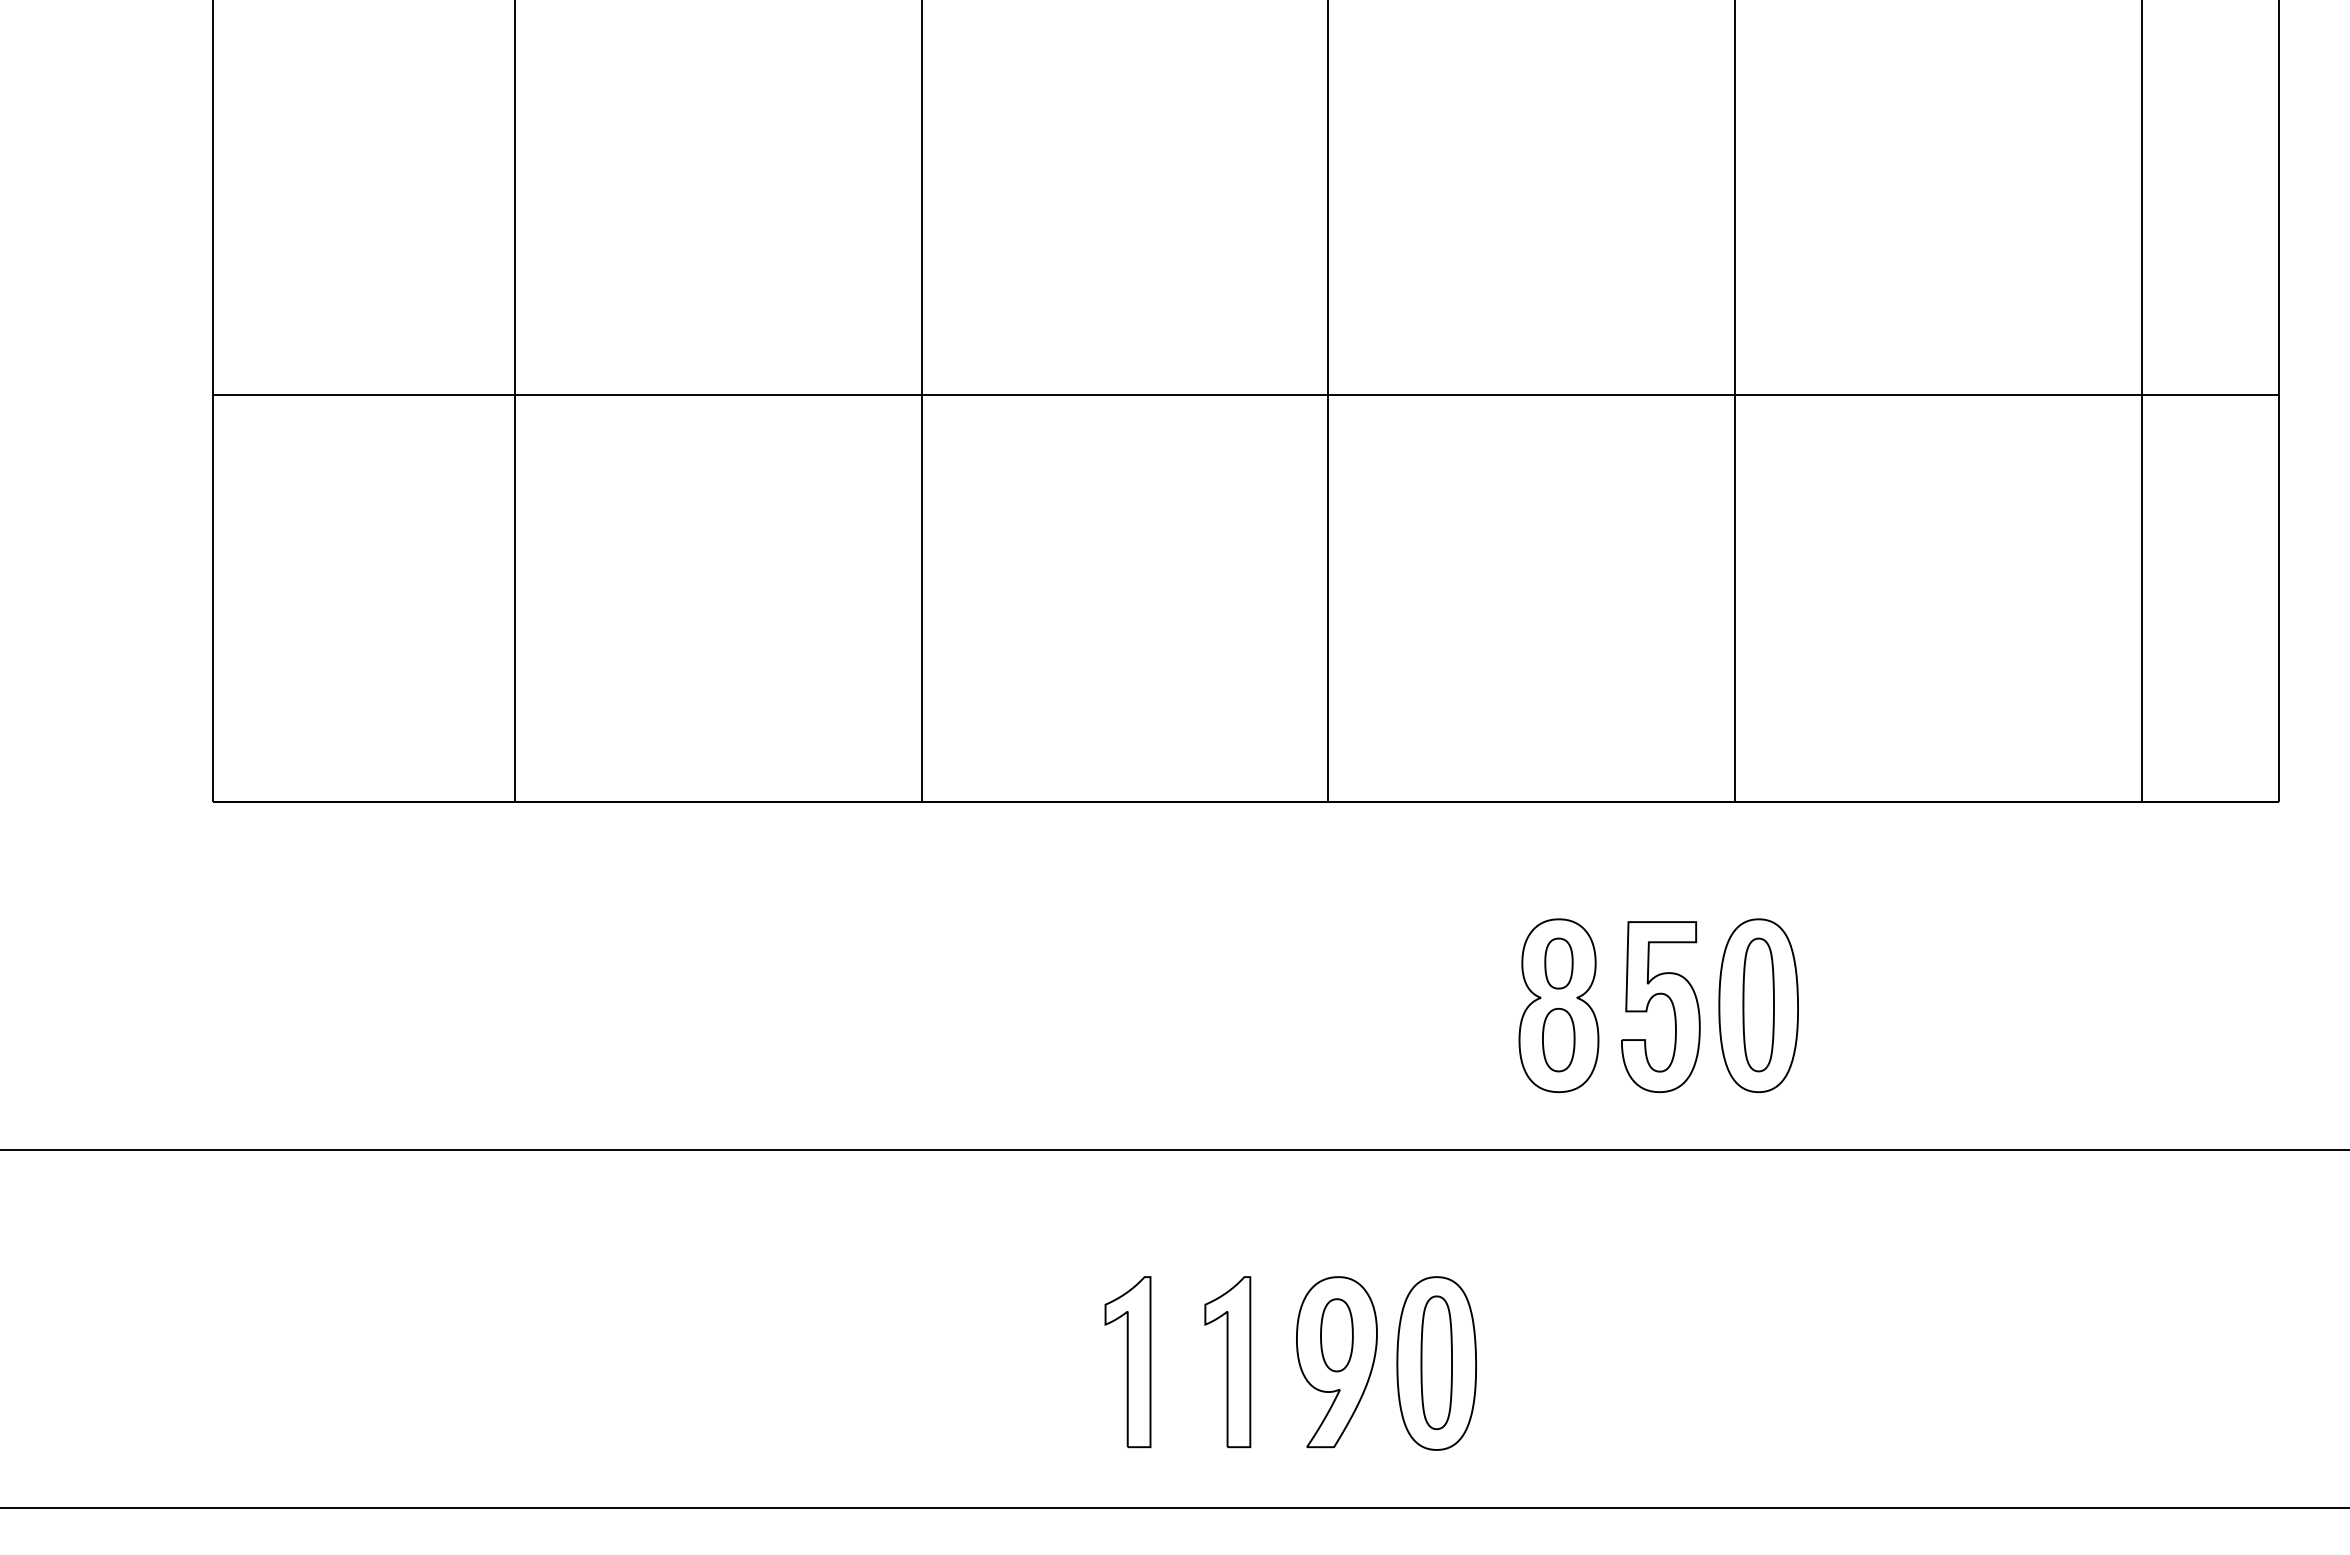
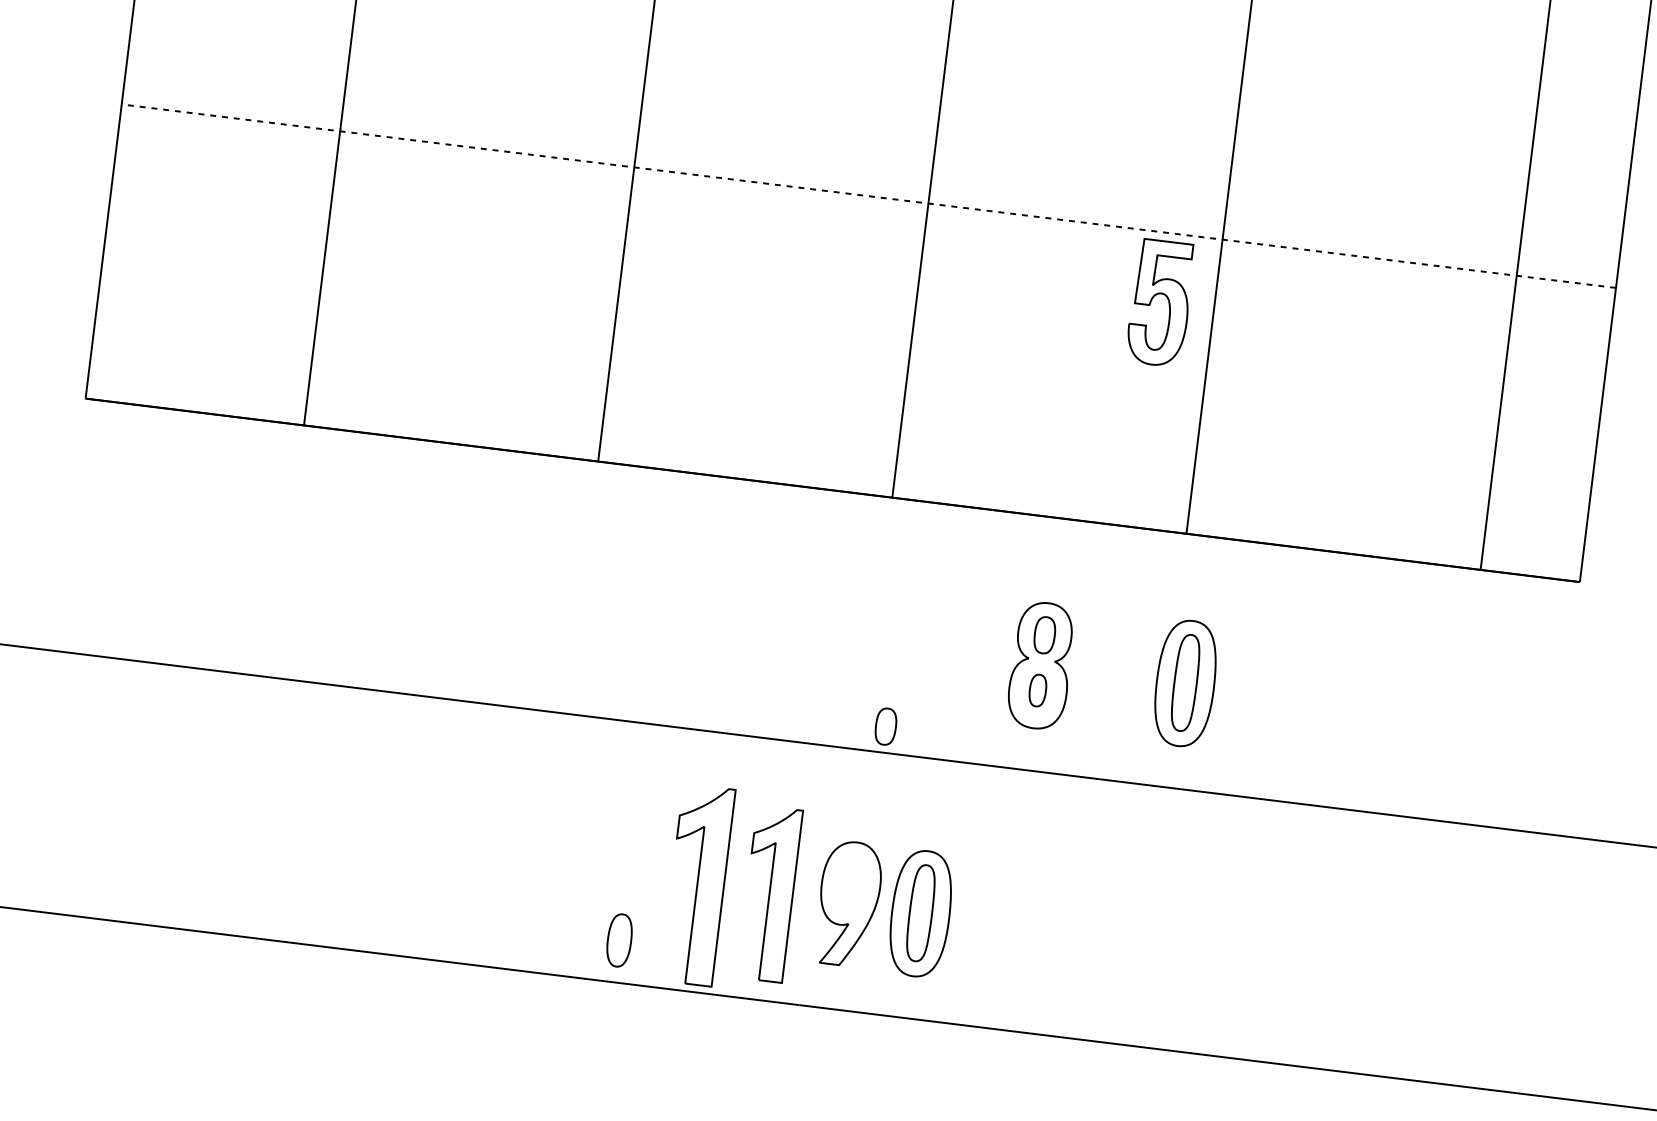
line: (1246, 395) -> (869, 196), solid -> dashed
part: (1650, 1001) -> (1153, 298), moved
part: (1558, 1039) -> (1037, 690), size x0.7
part: (1357, 1114) -> (885, 726), added
part: (1336, 1335) -> (619, 940), moved
part: (1127, 1362) -> (697, 885), size x1.6
part: (1227, 1362) -> (769, 894), size x1.4

